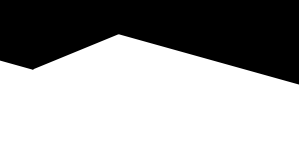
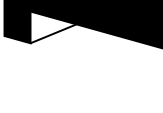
fill: (75, 39) -> (53, 27), removed

